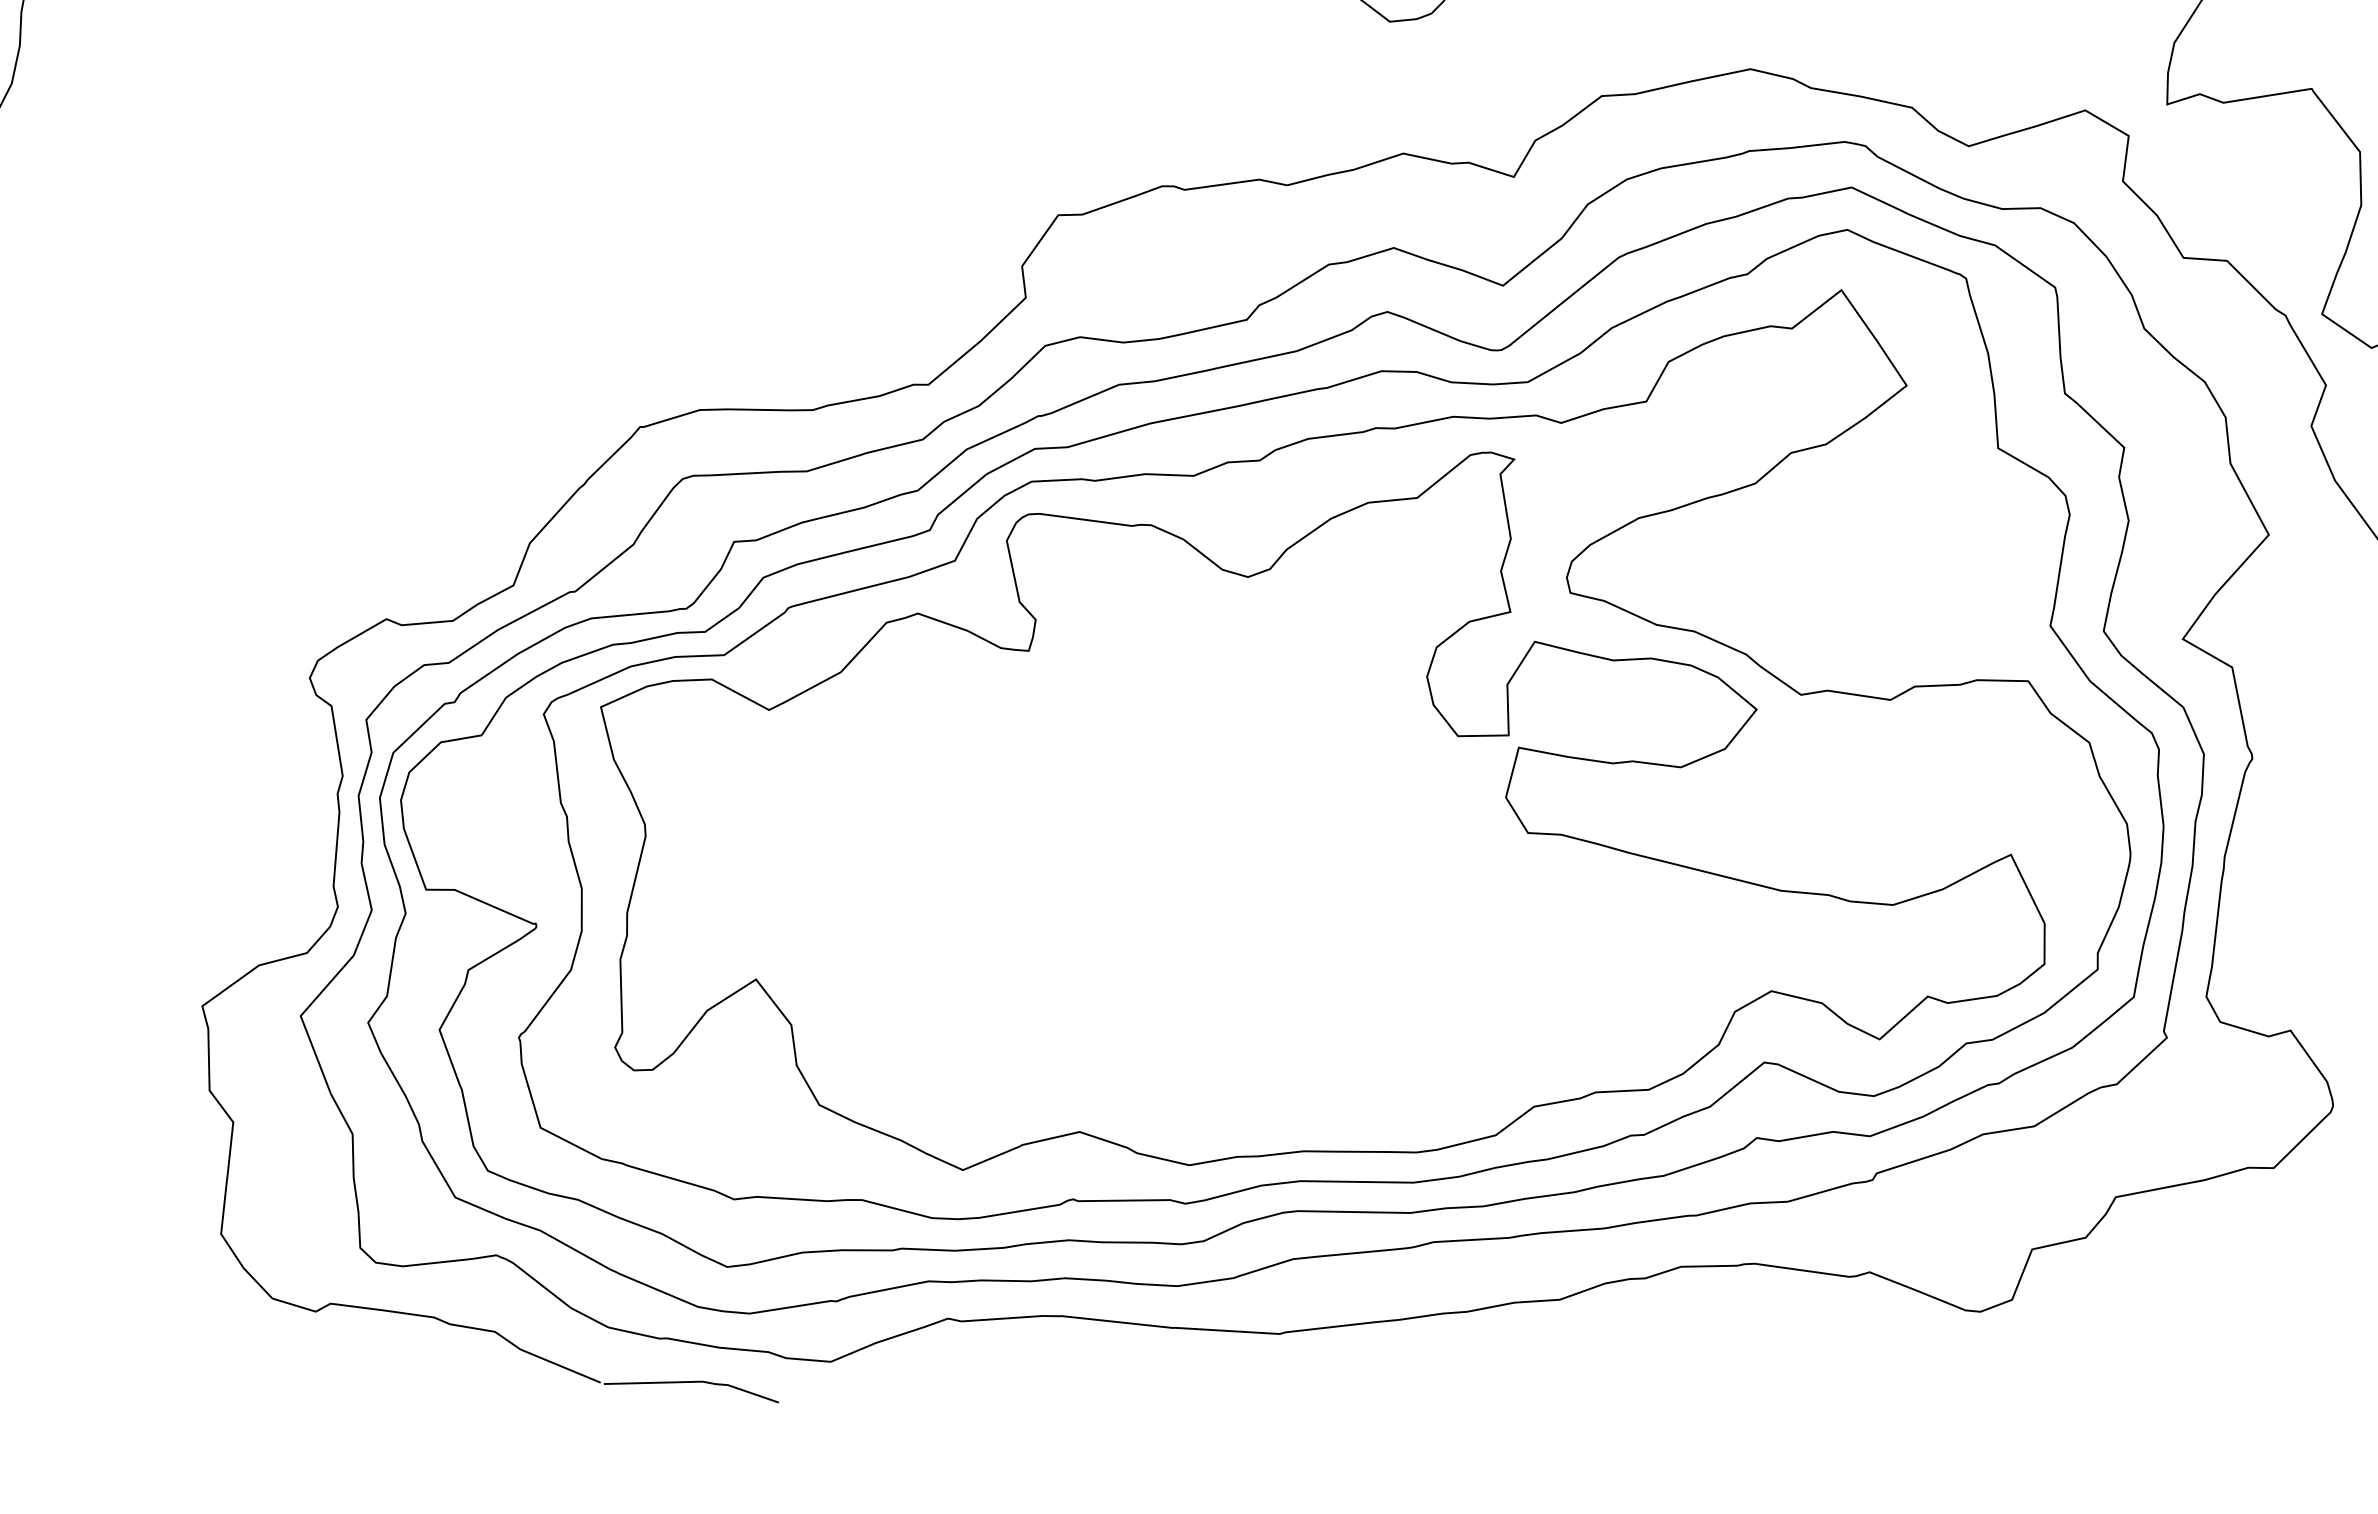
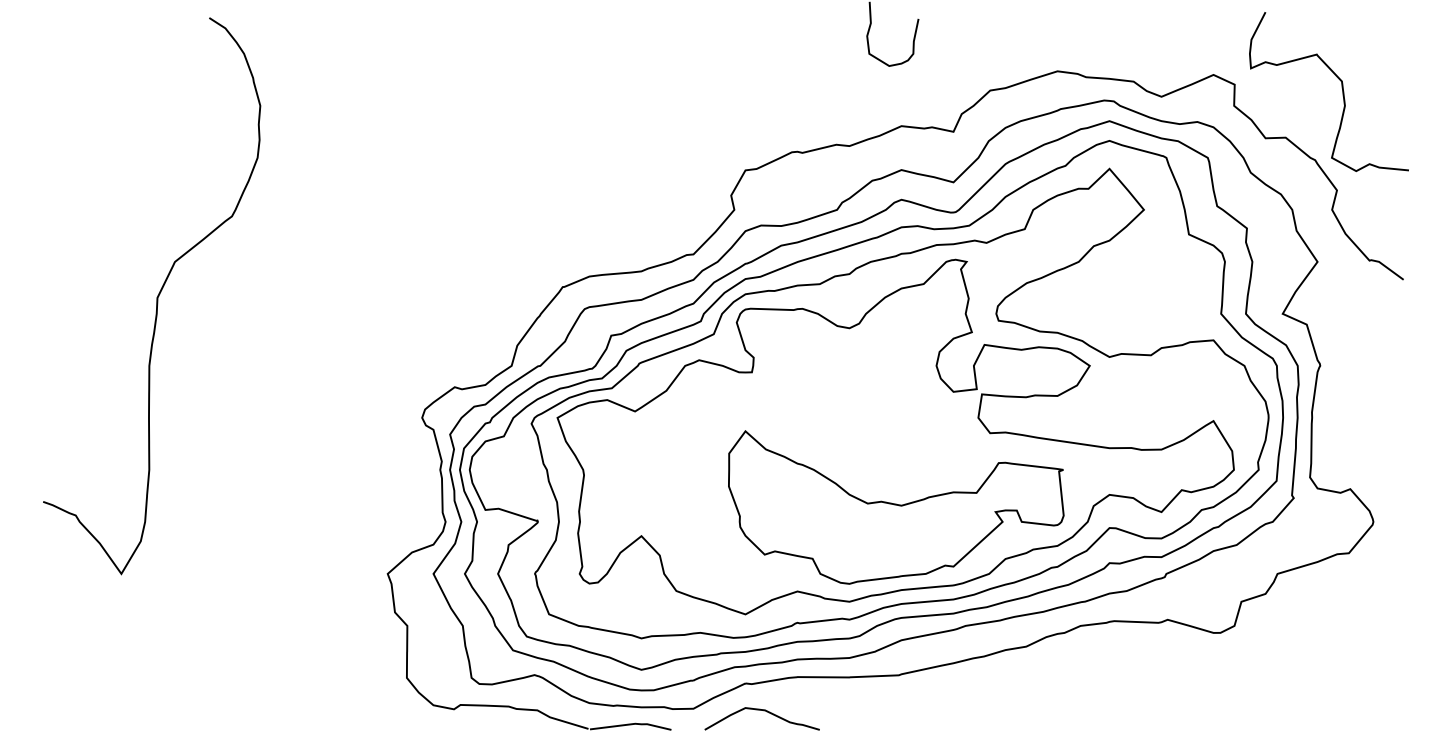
part: (1310, 972) -> (896, 507), added
curve: (980, 1382) -> (763, 711), added

